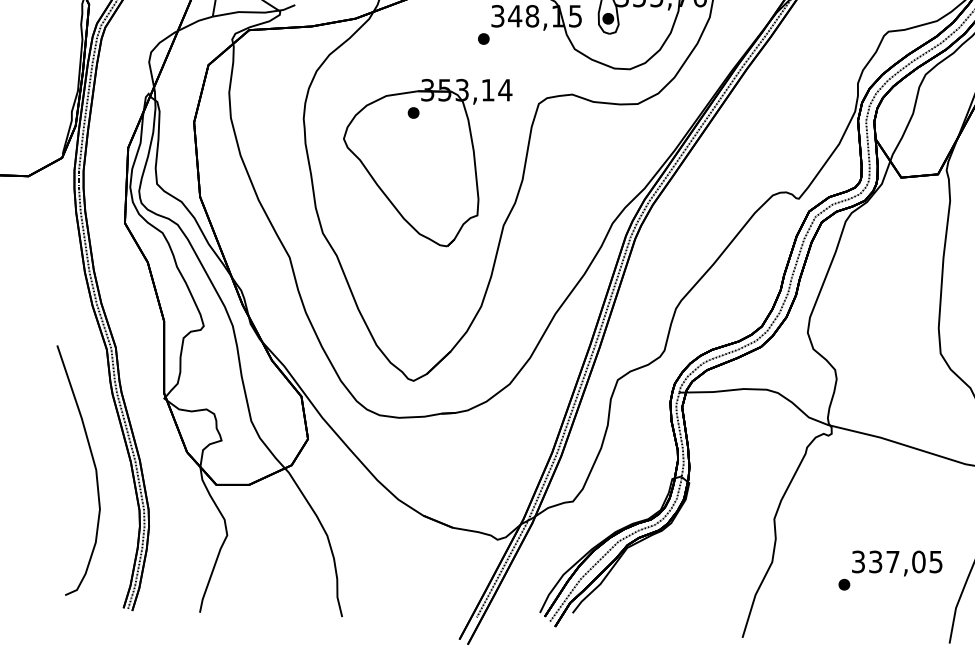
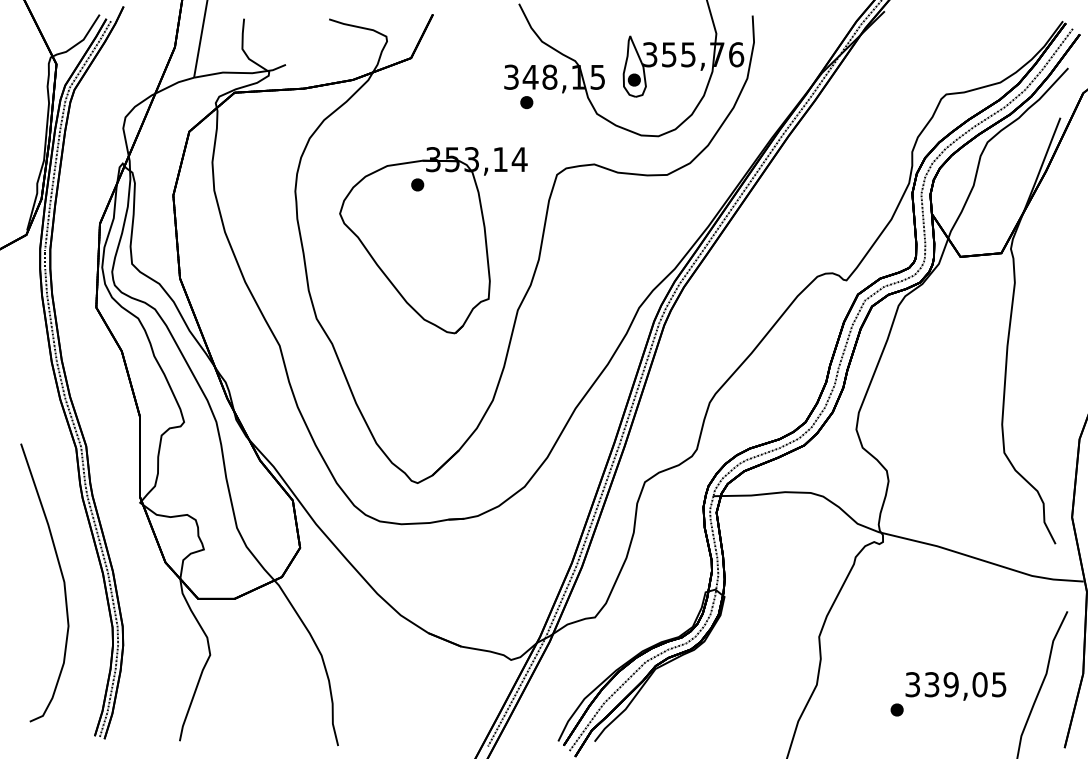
part: (483, 38) -> (526, 102), moved
text: (892, 561) -> (950, 684), 337,05 -> 339,05

